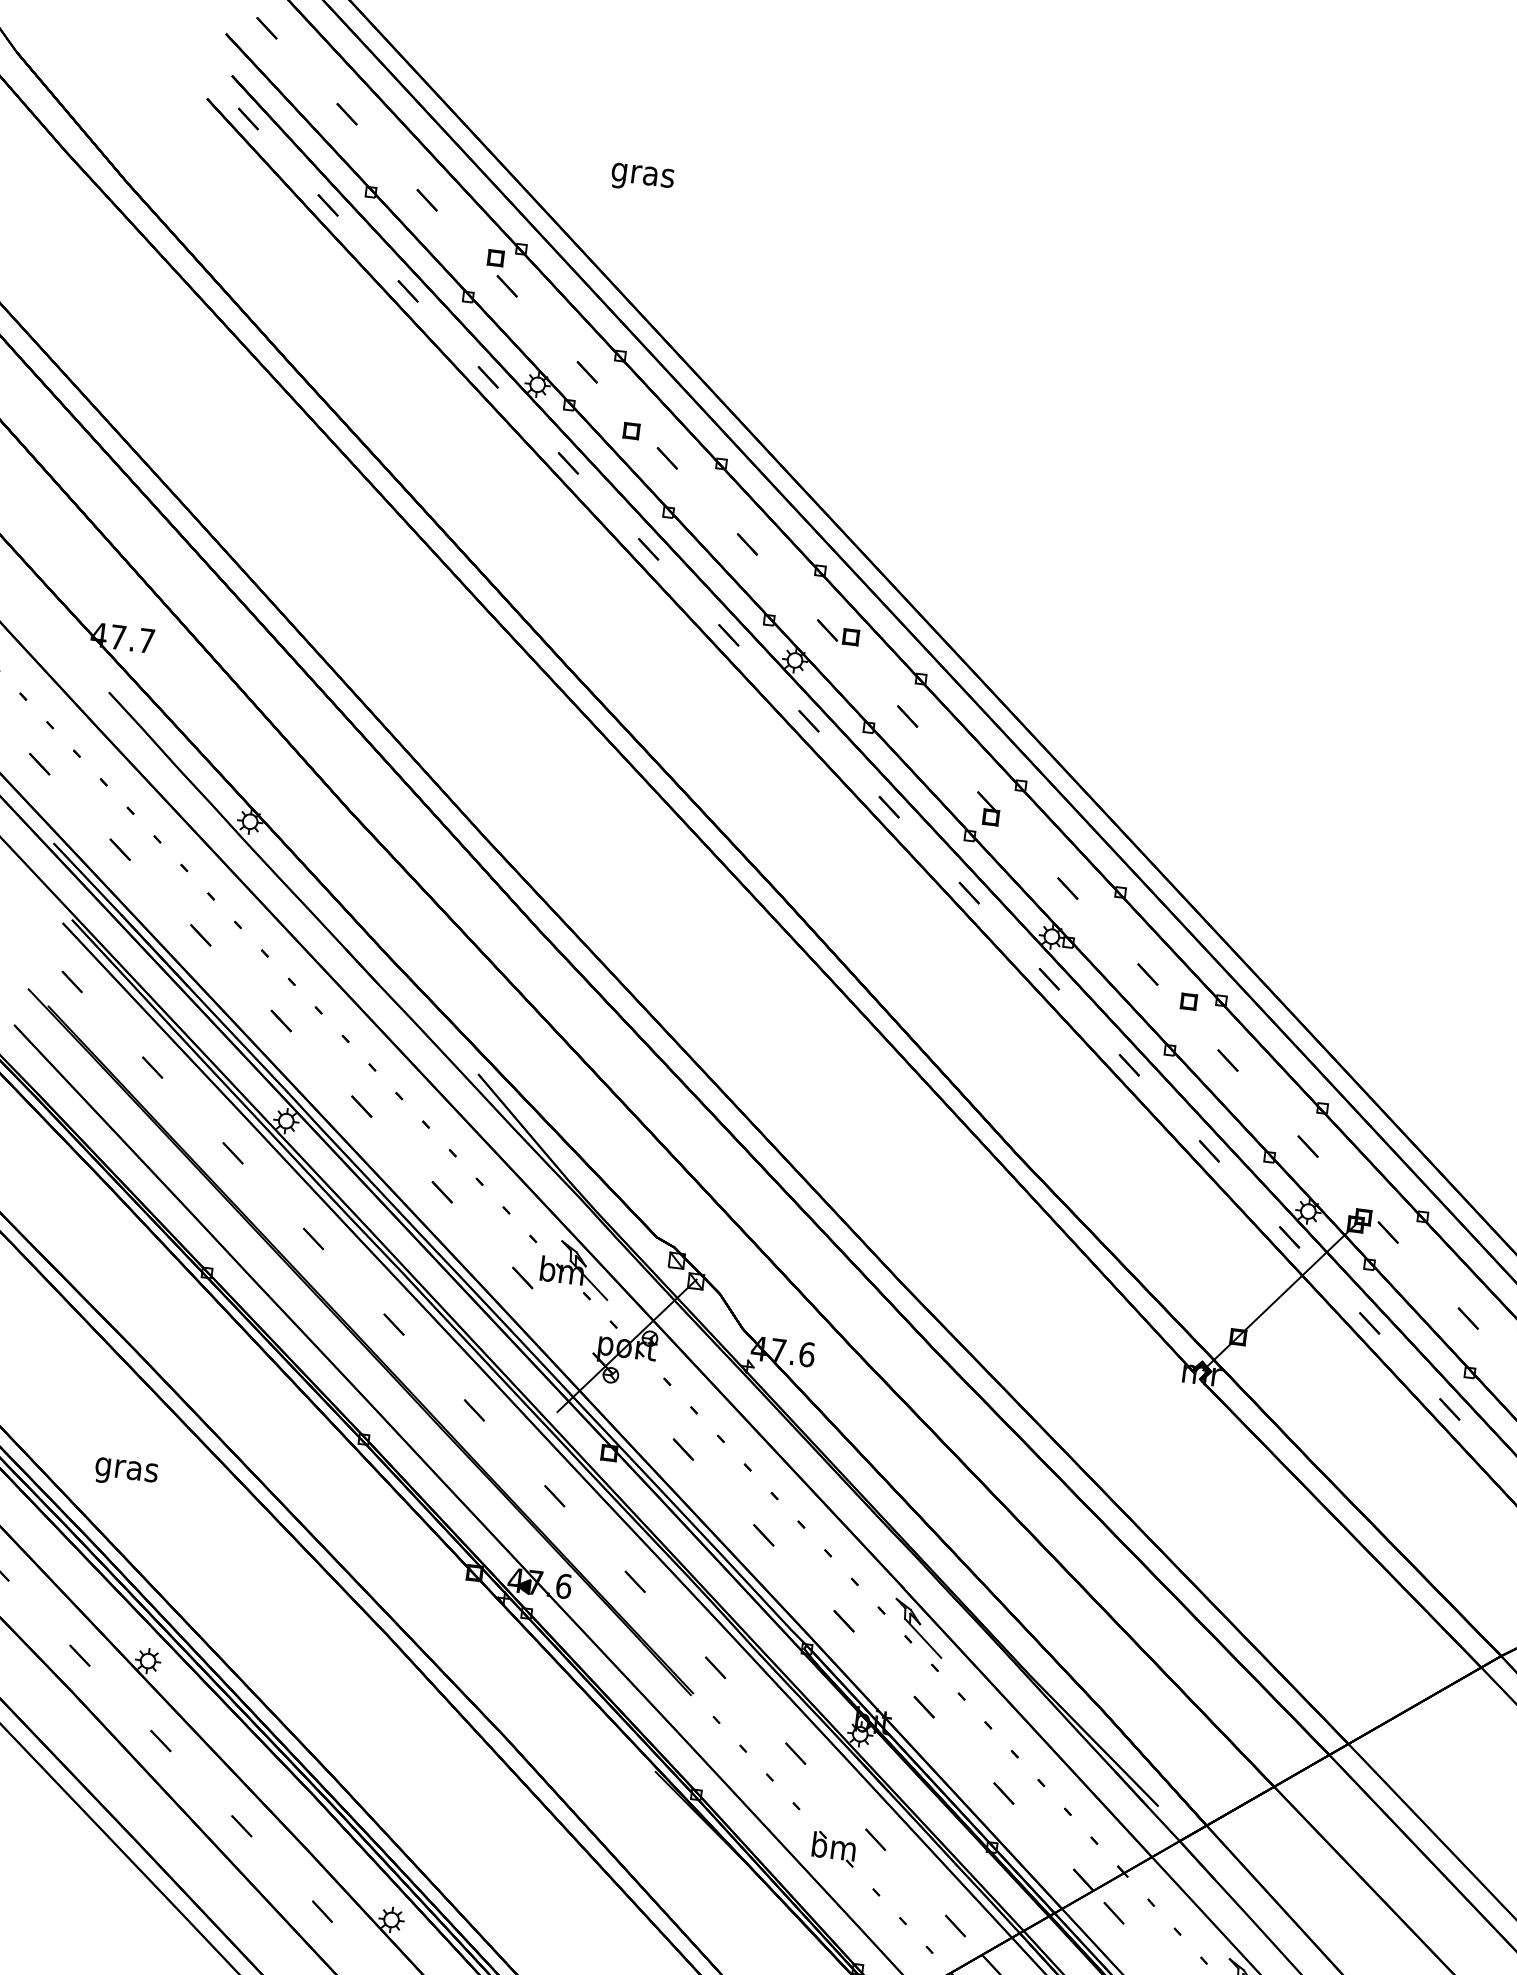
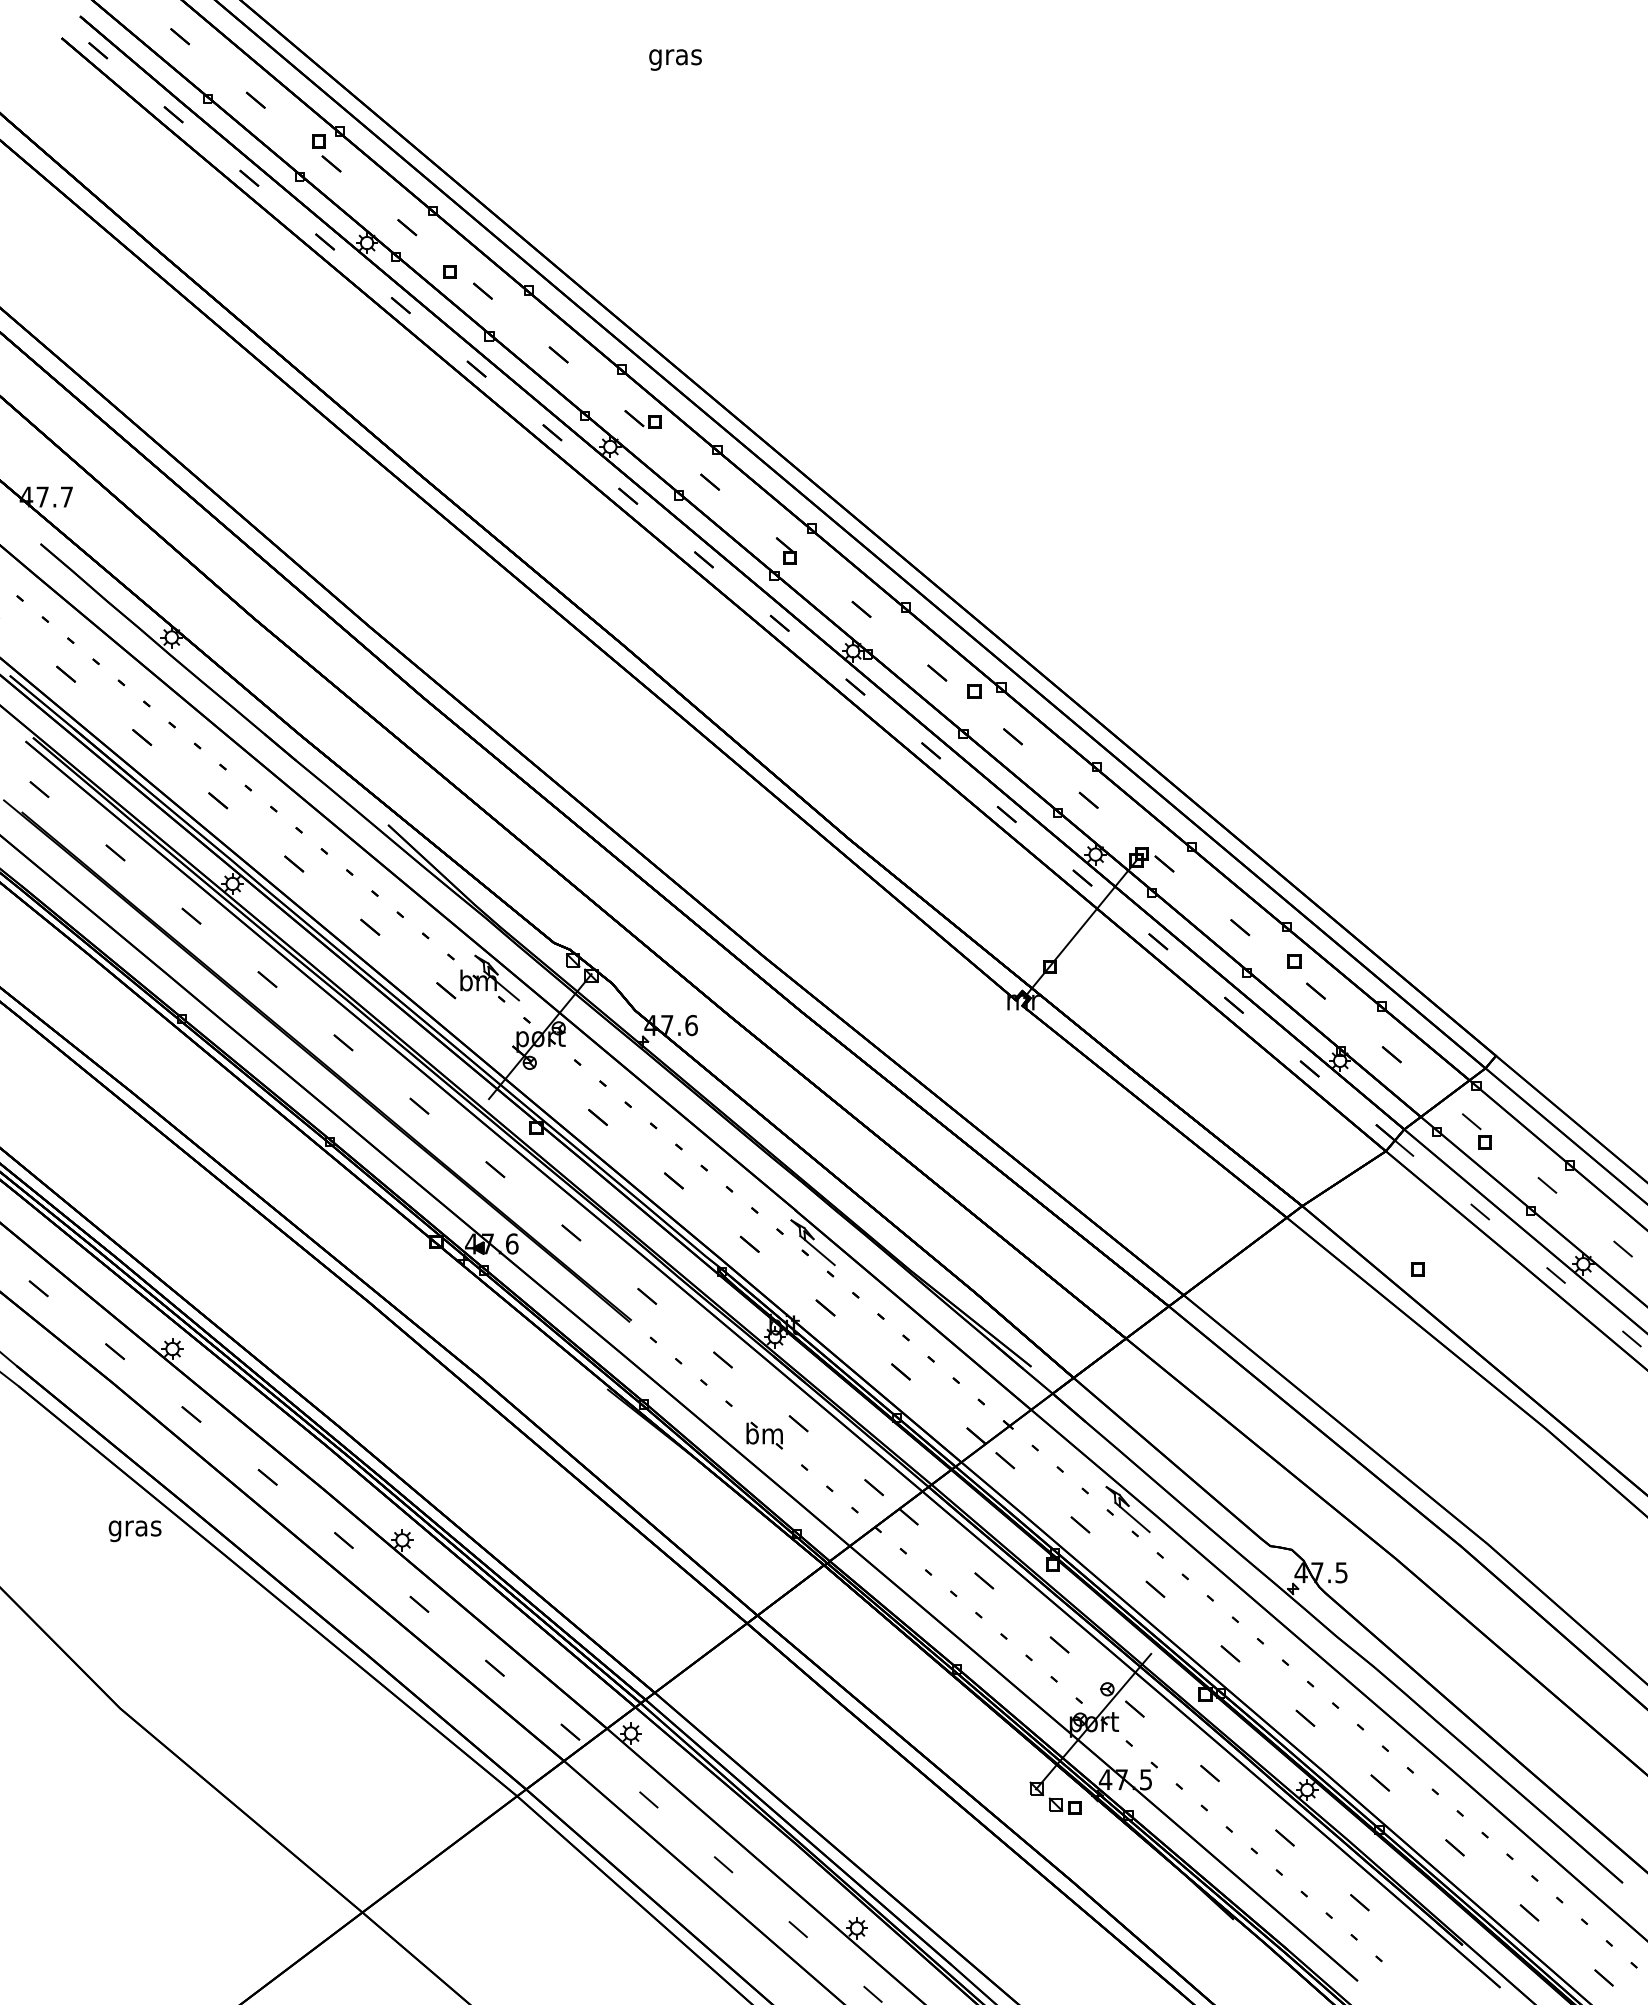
text: (642, 177) -> (675, 59), moved
text: (125, 1473) -> (134, 1531), moved

